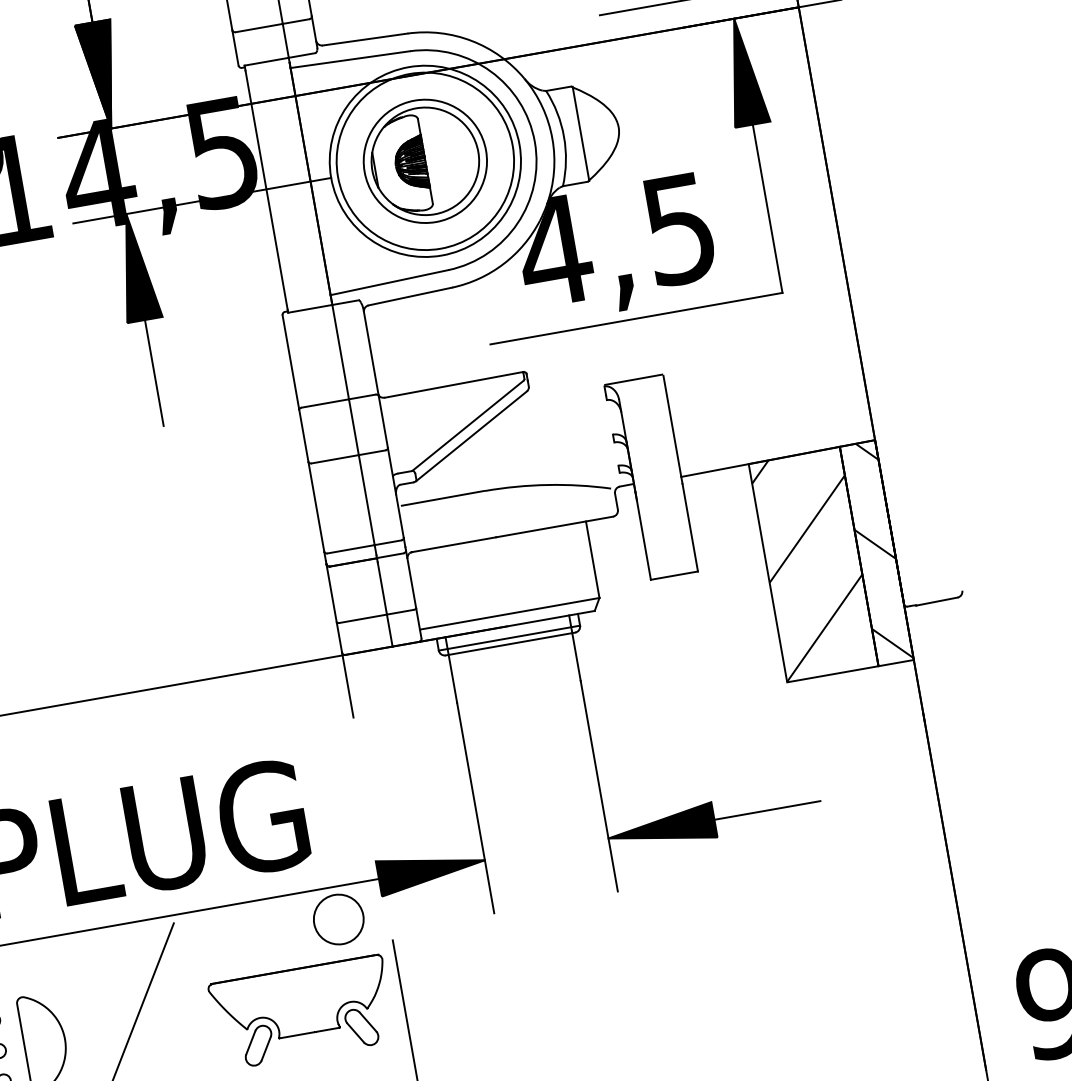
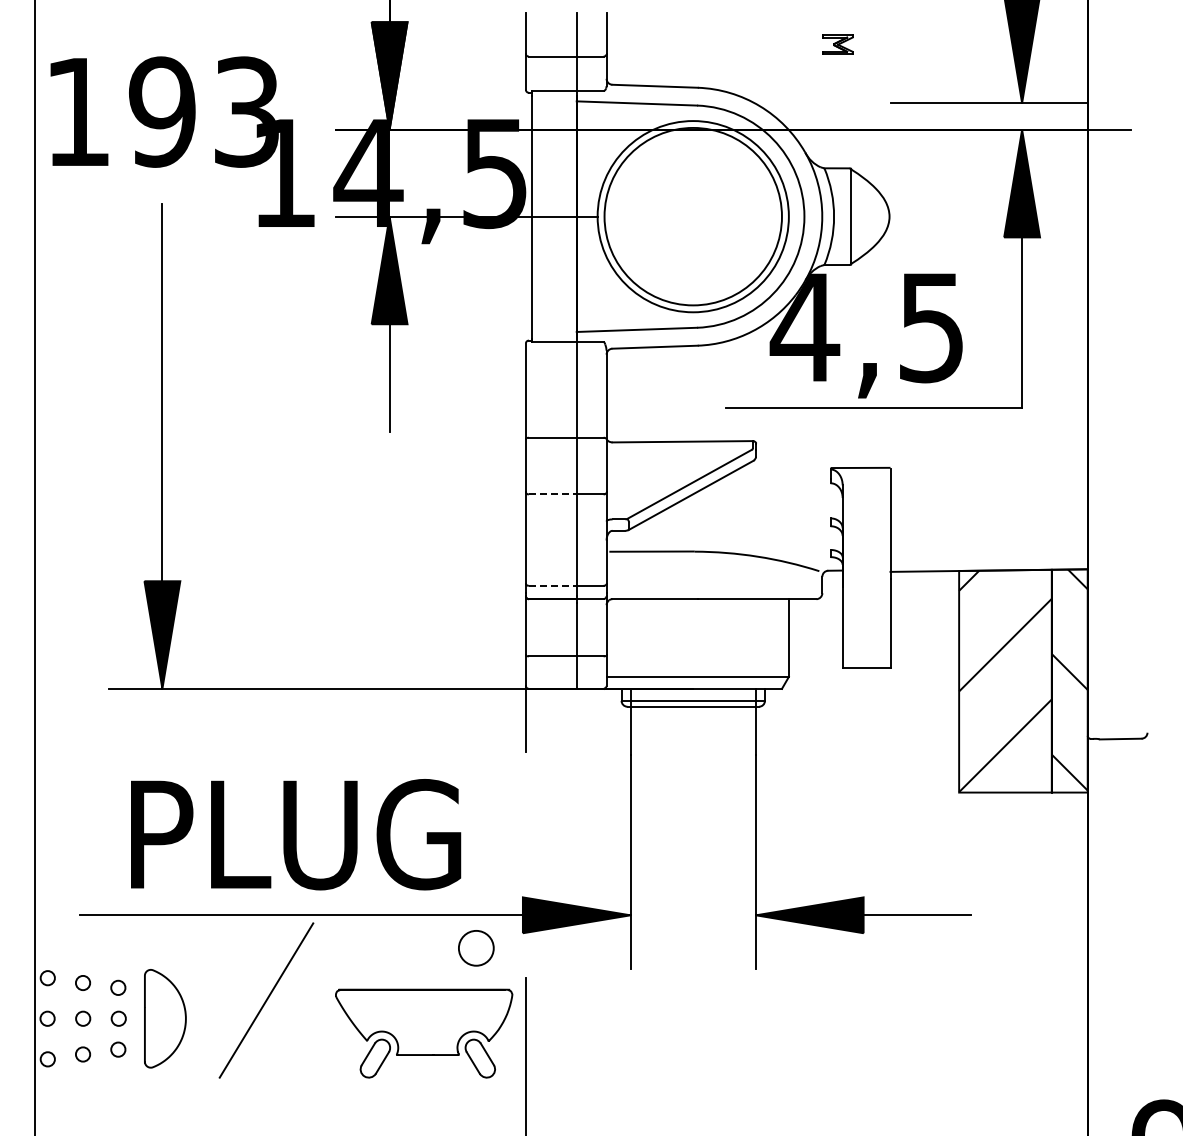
part: (424, 161) -> (692, 216), removed
line: (334, 459) -> (552, 494), solid -> dashed
line: (350, 549) -> (552, 585), solid -> dashed
circle: (338, 919) -> (476, 948), size x0.7

